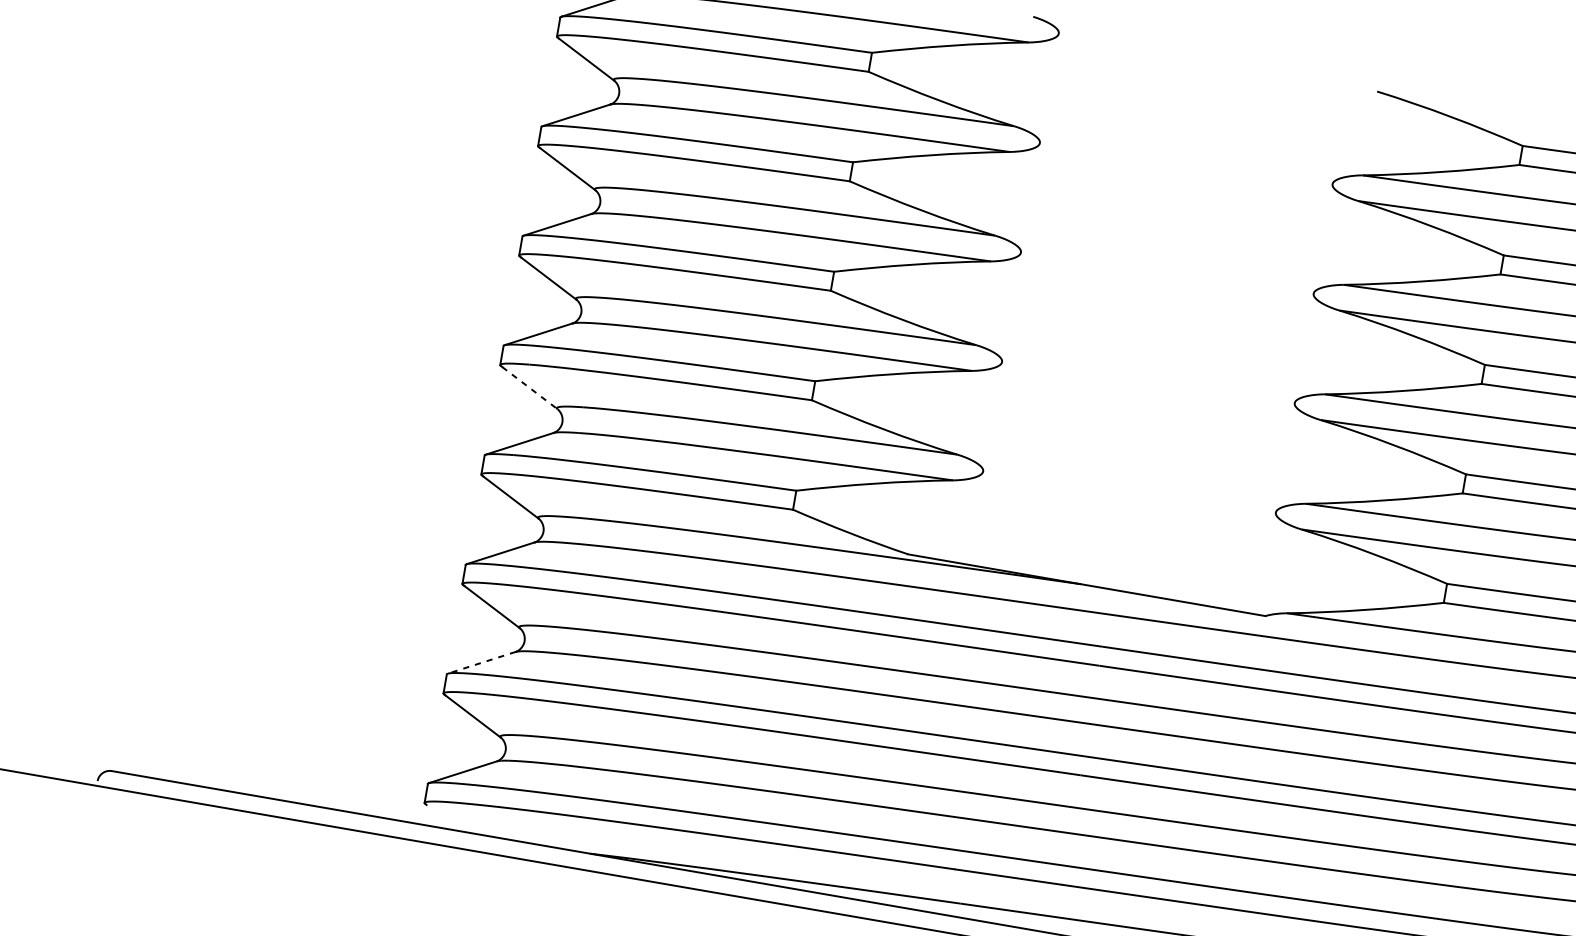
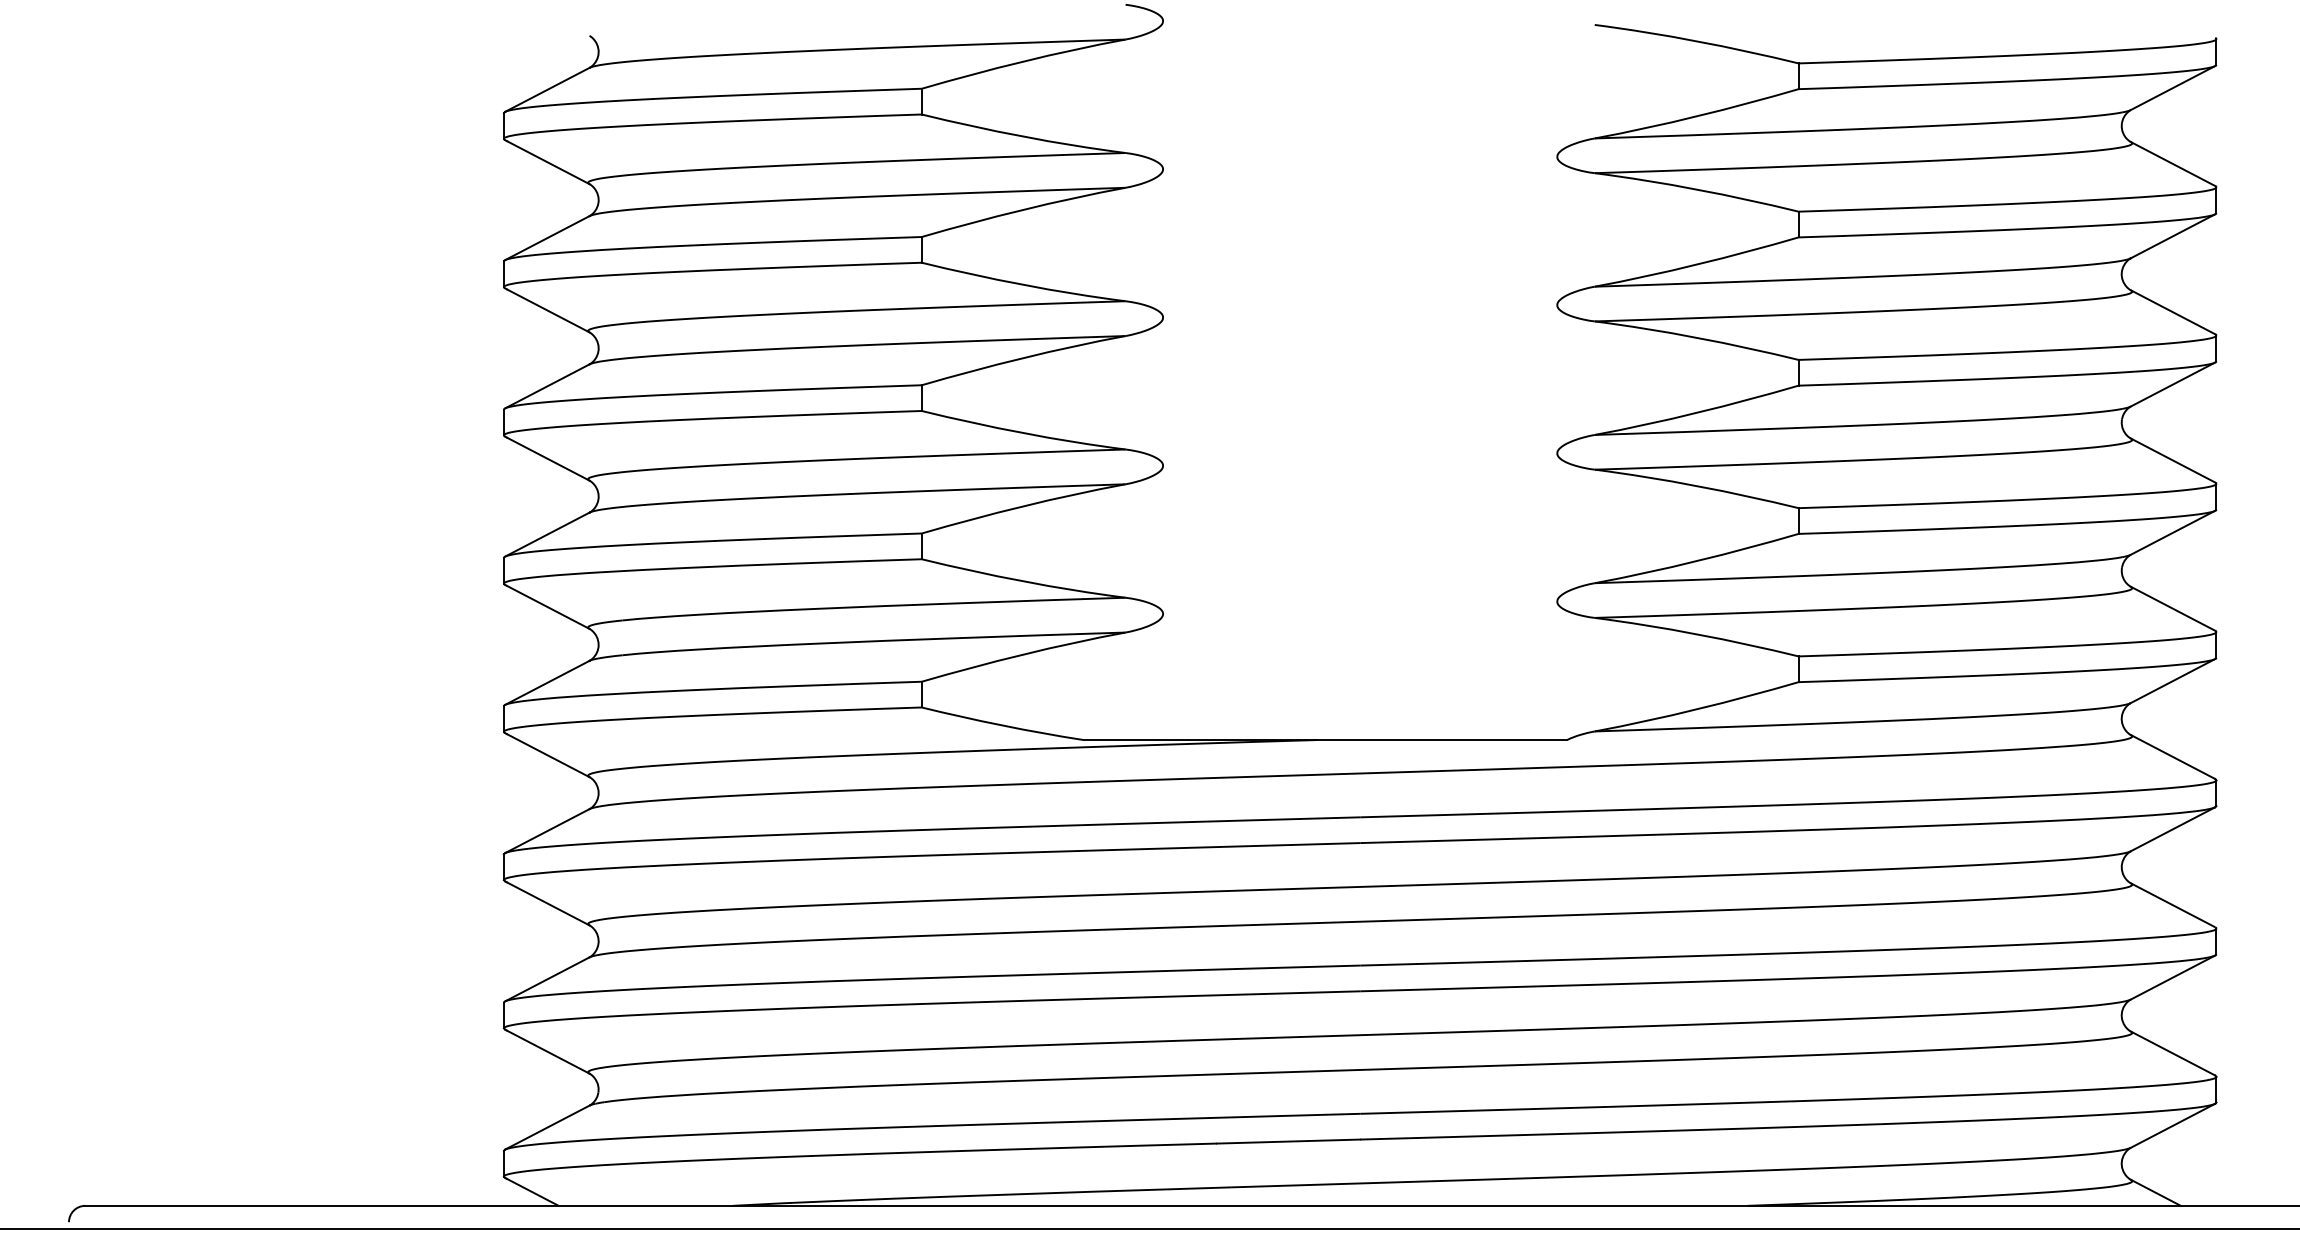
line: (530, 388) -> (548, 607), dashed -> solid
line: (481, 662) -> (547, 979), dashed -> solid
line: (443, 817) -> (532, 1191), added

